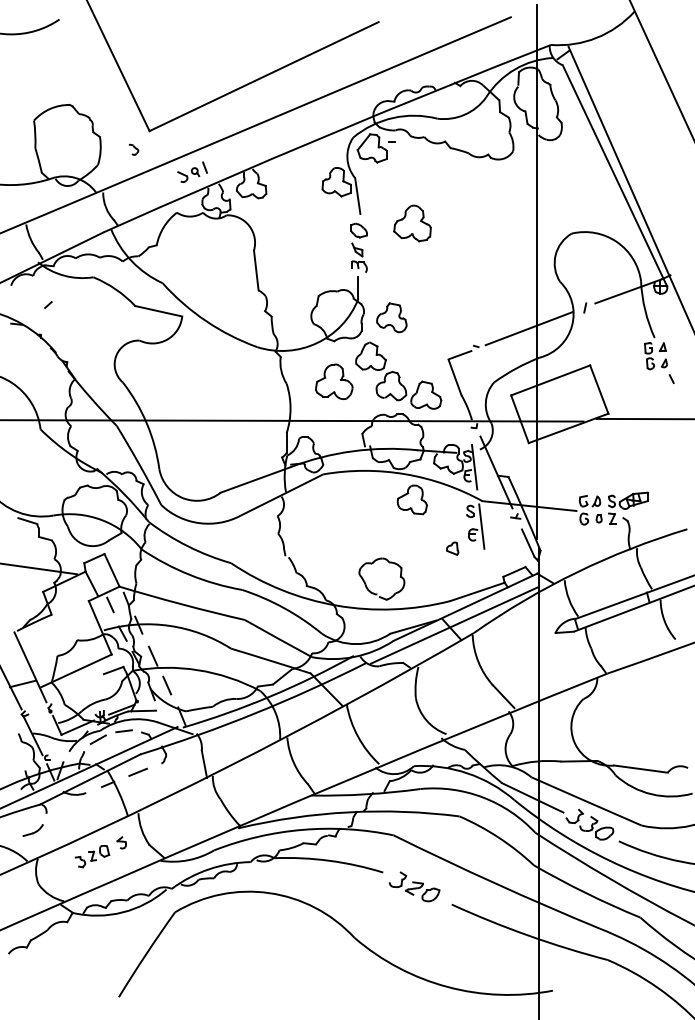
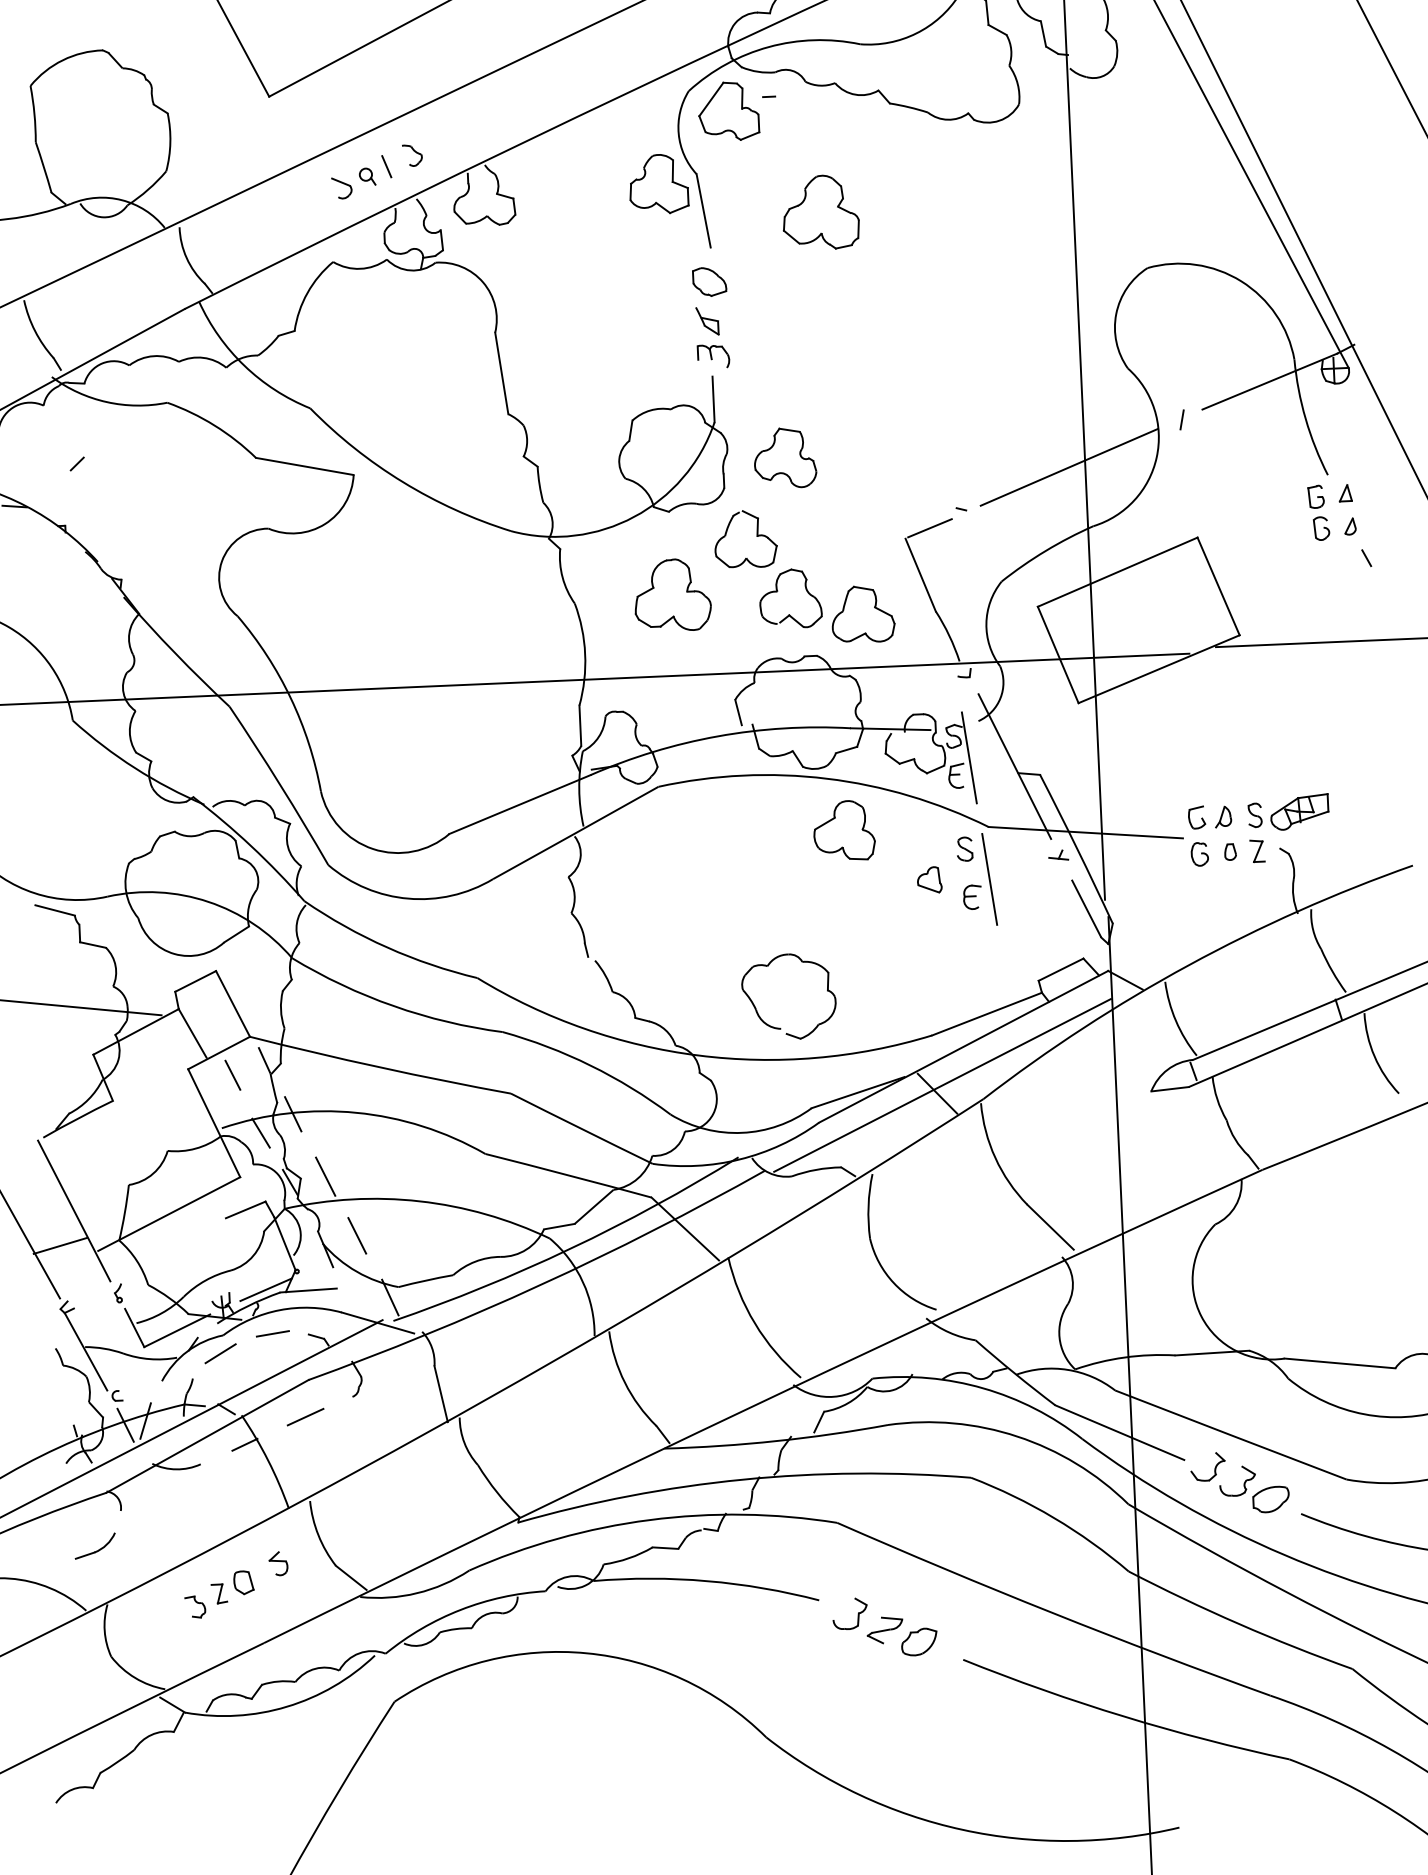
part: (133, 149) -> (411, 154), moved
part: (412, 223) -> (820, 212), moved
part: (452, 548) -> (929, 879), moved

